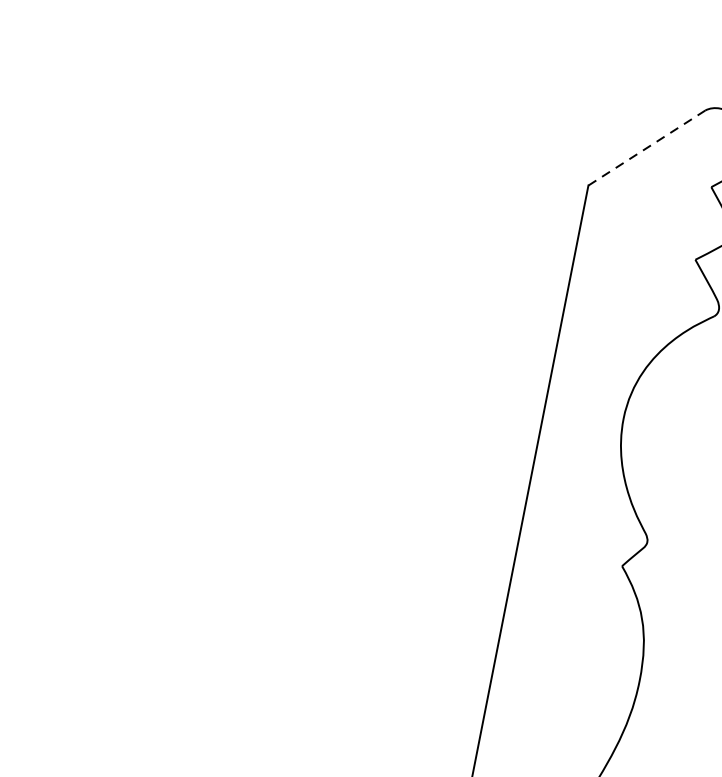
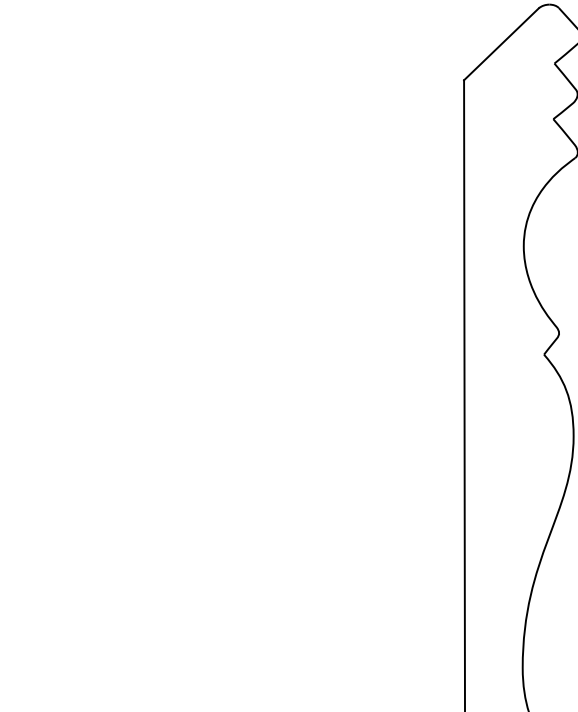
line: (646, 148) -> (501, 44), dashed -> solid

